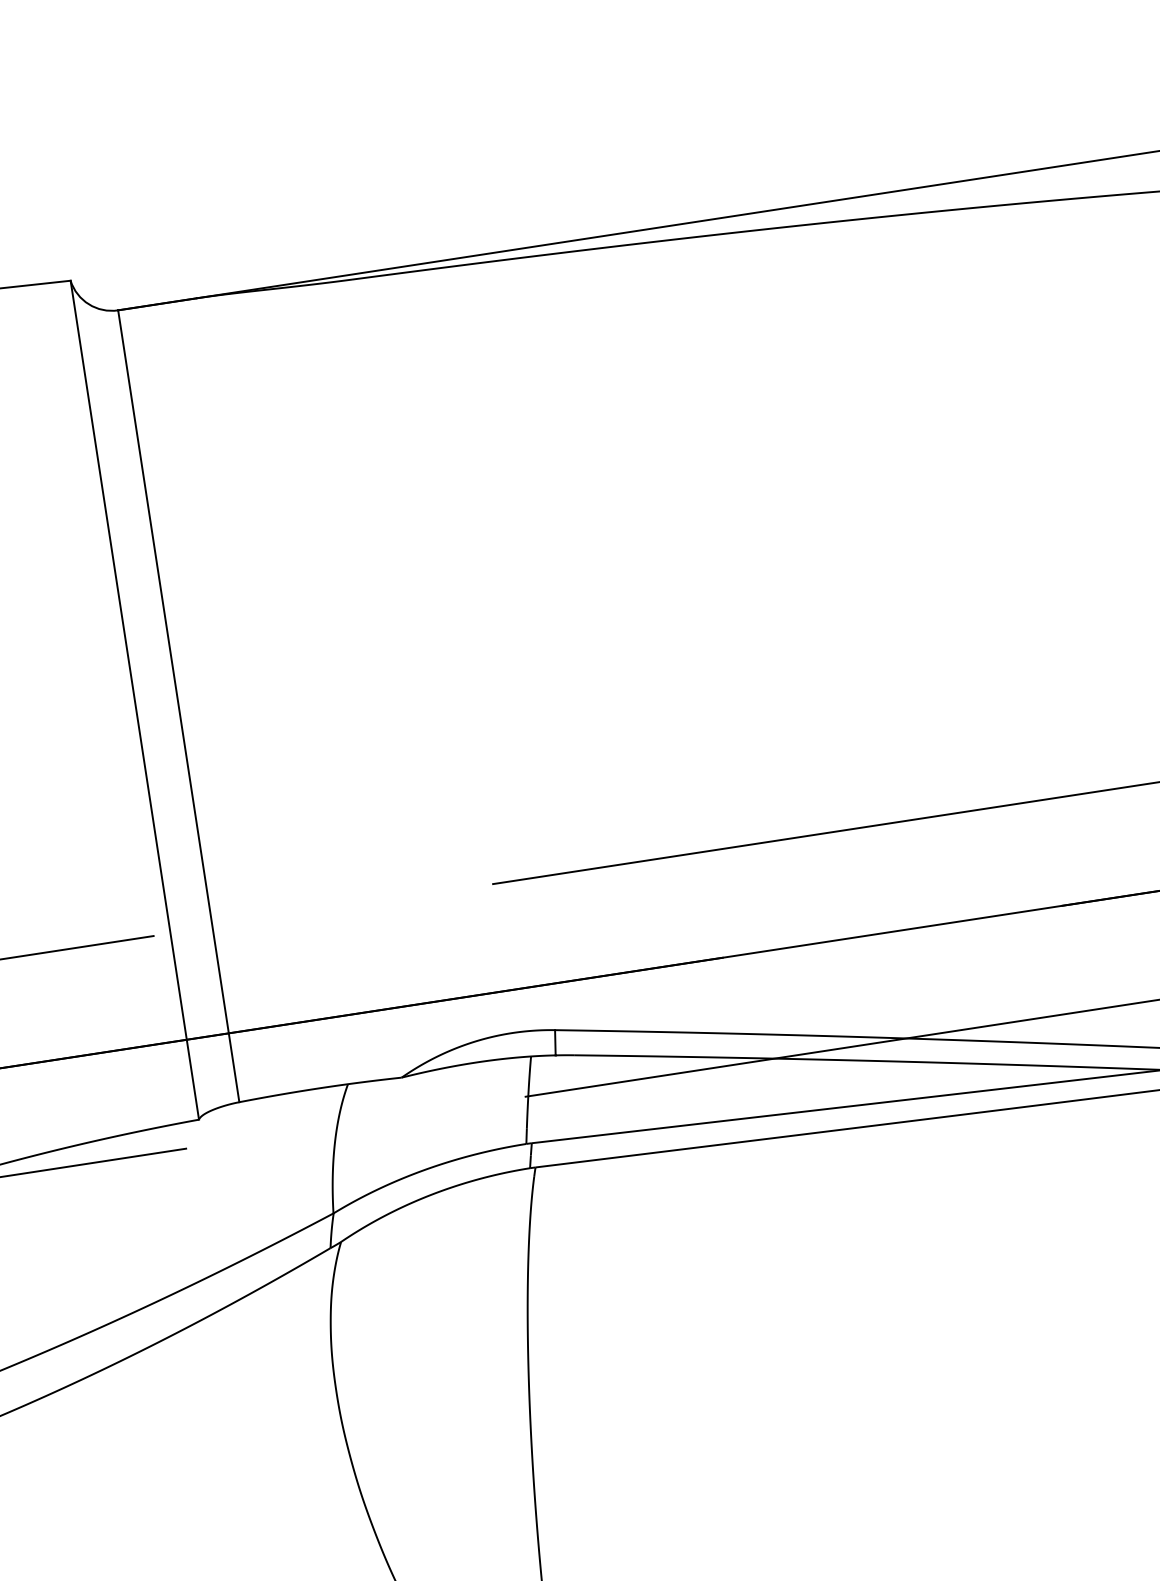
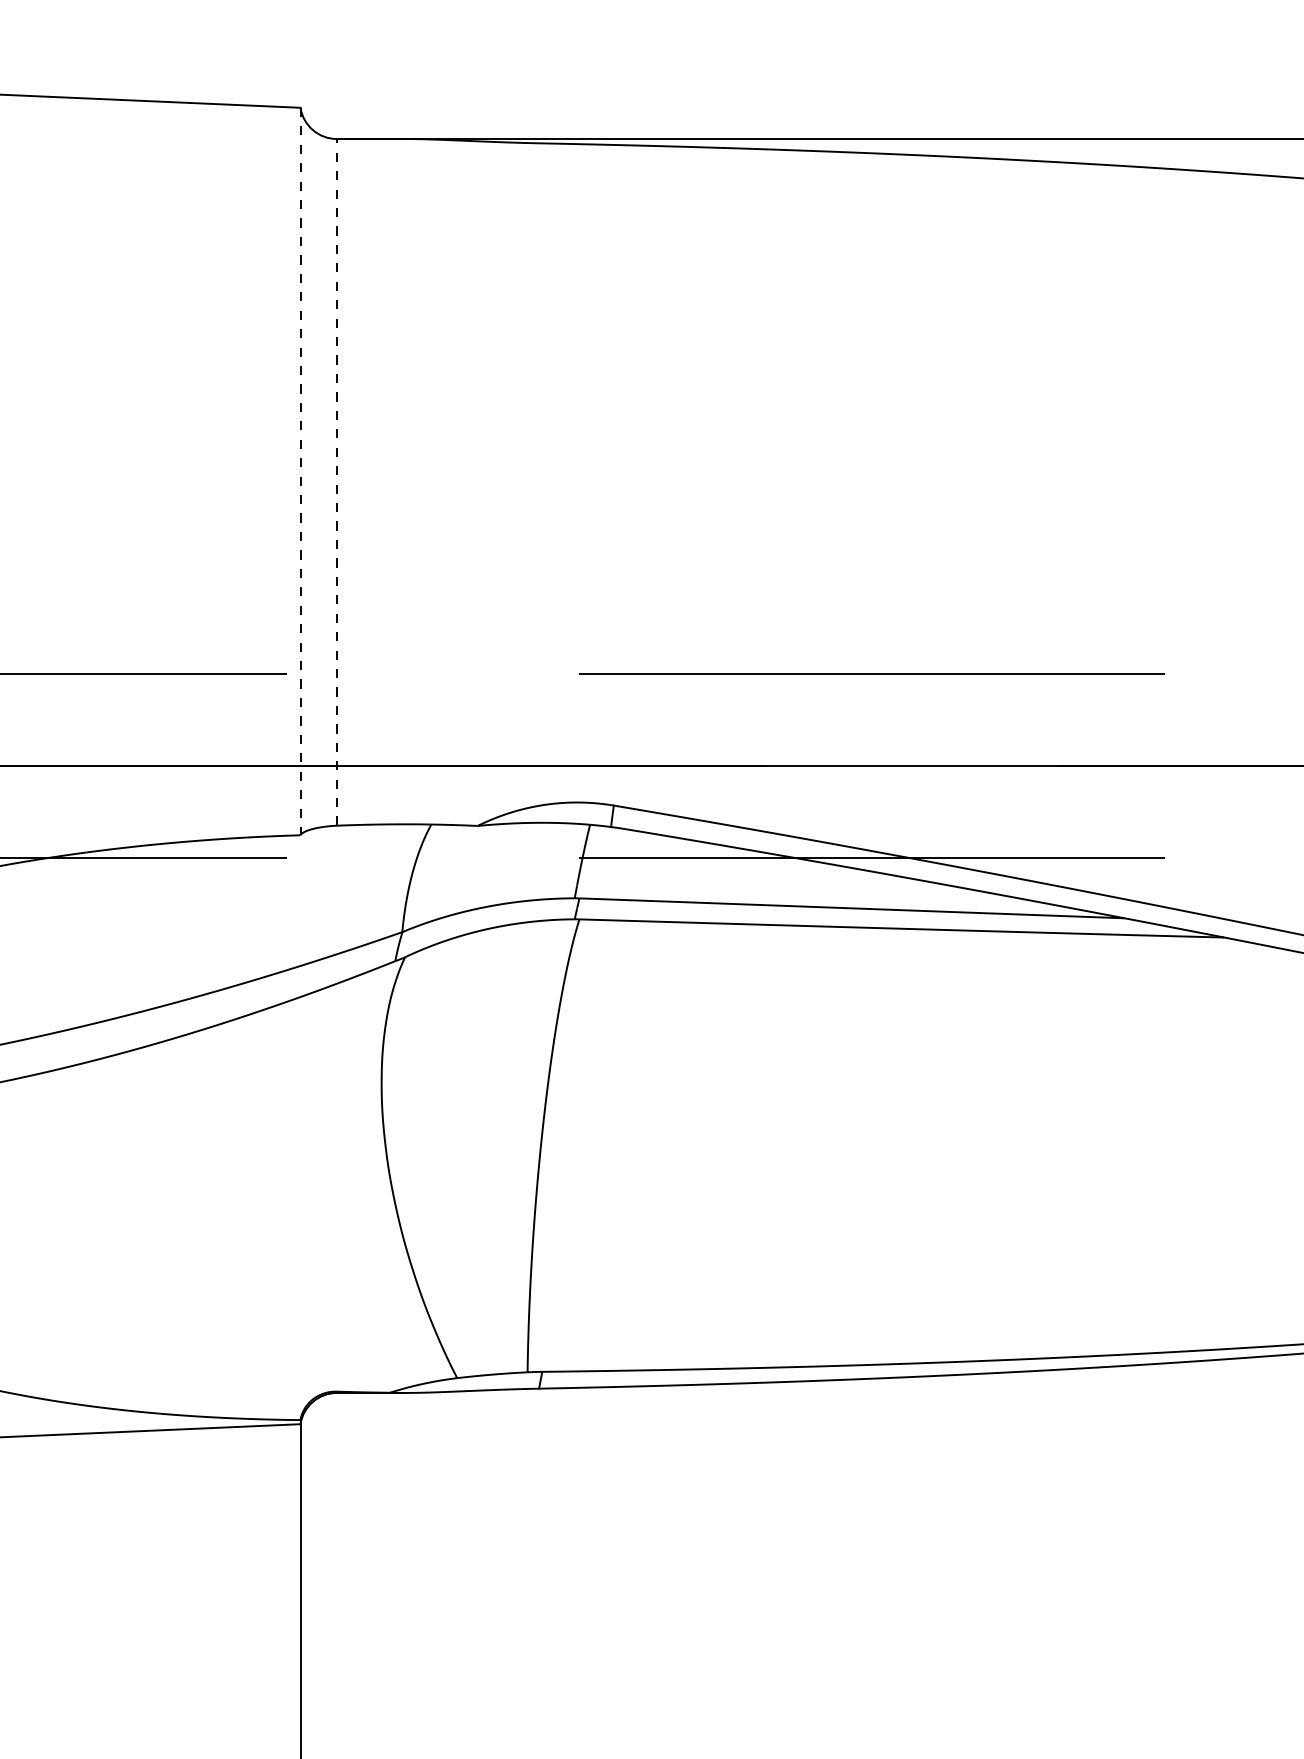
line: (134, 700) -> (300, 471), solid -> dashed
line: (178, 705) -> (336, 481), solid -> dashed

